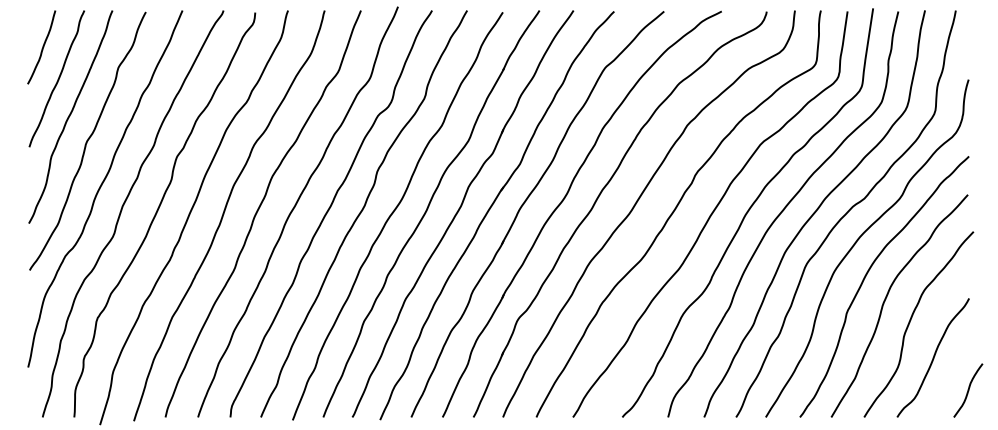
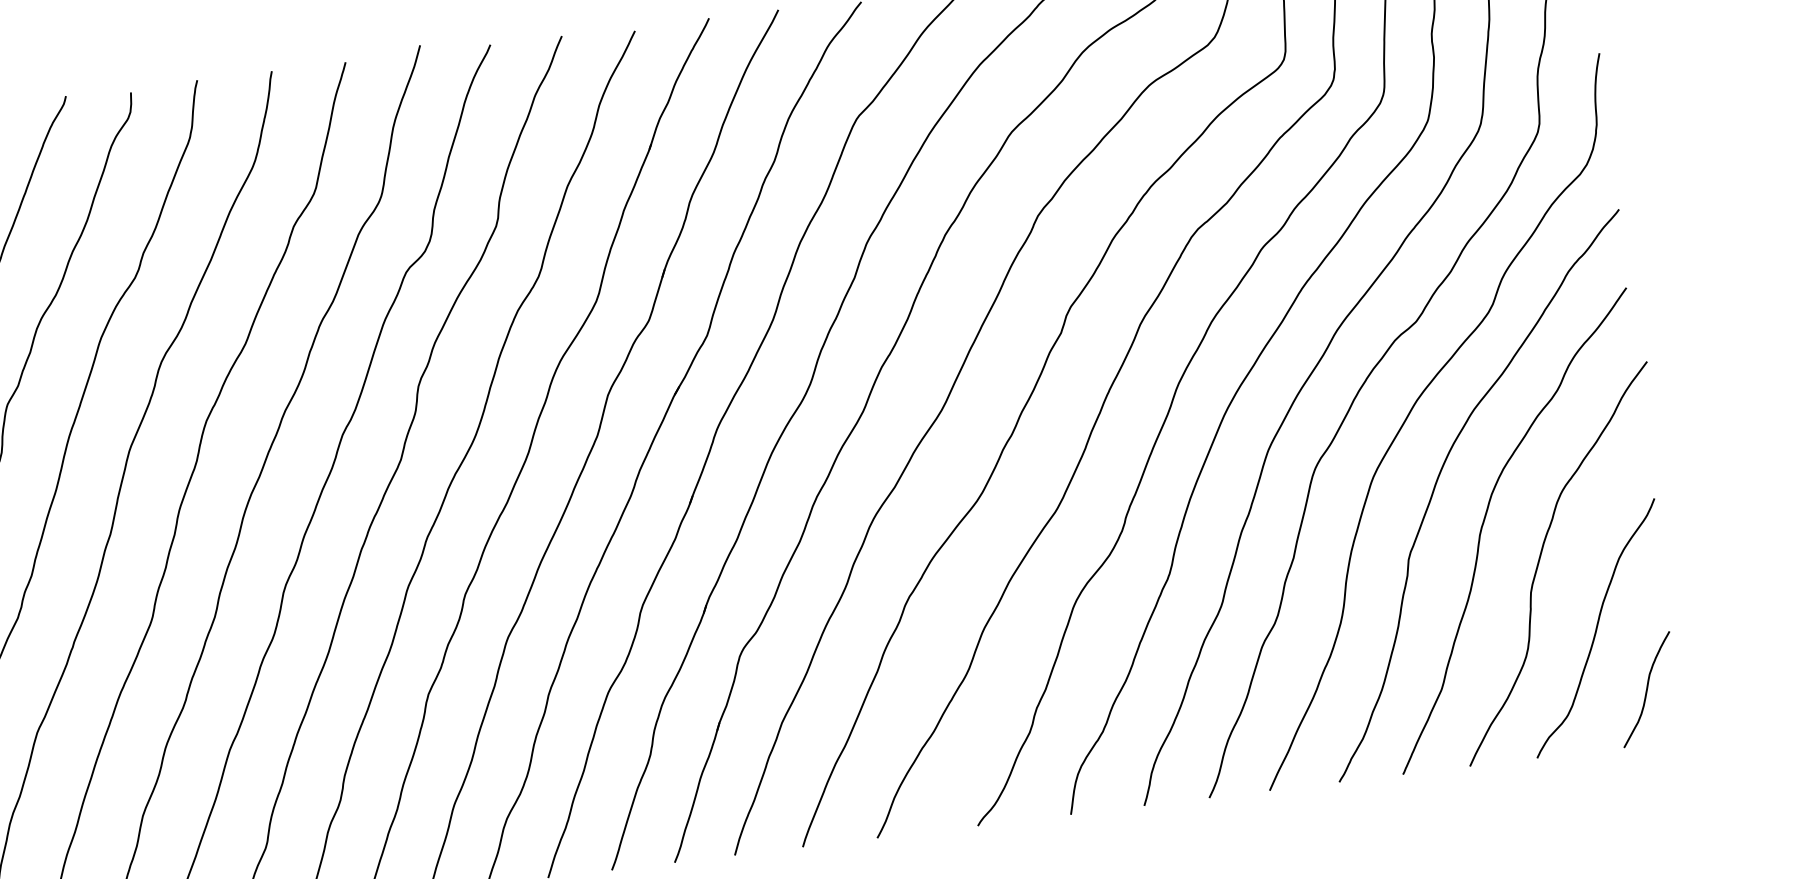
curve: (968, 390) -> (1647, 689), moved

